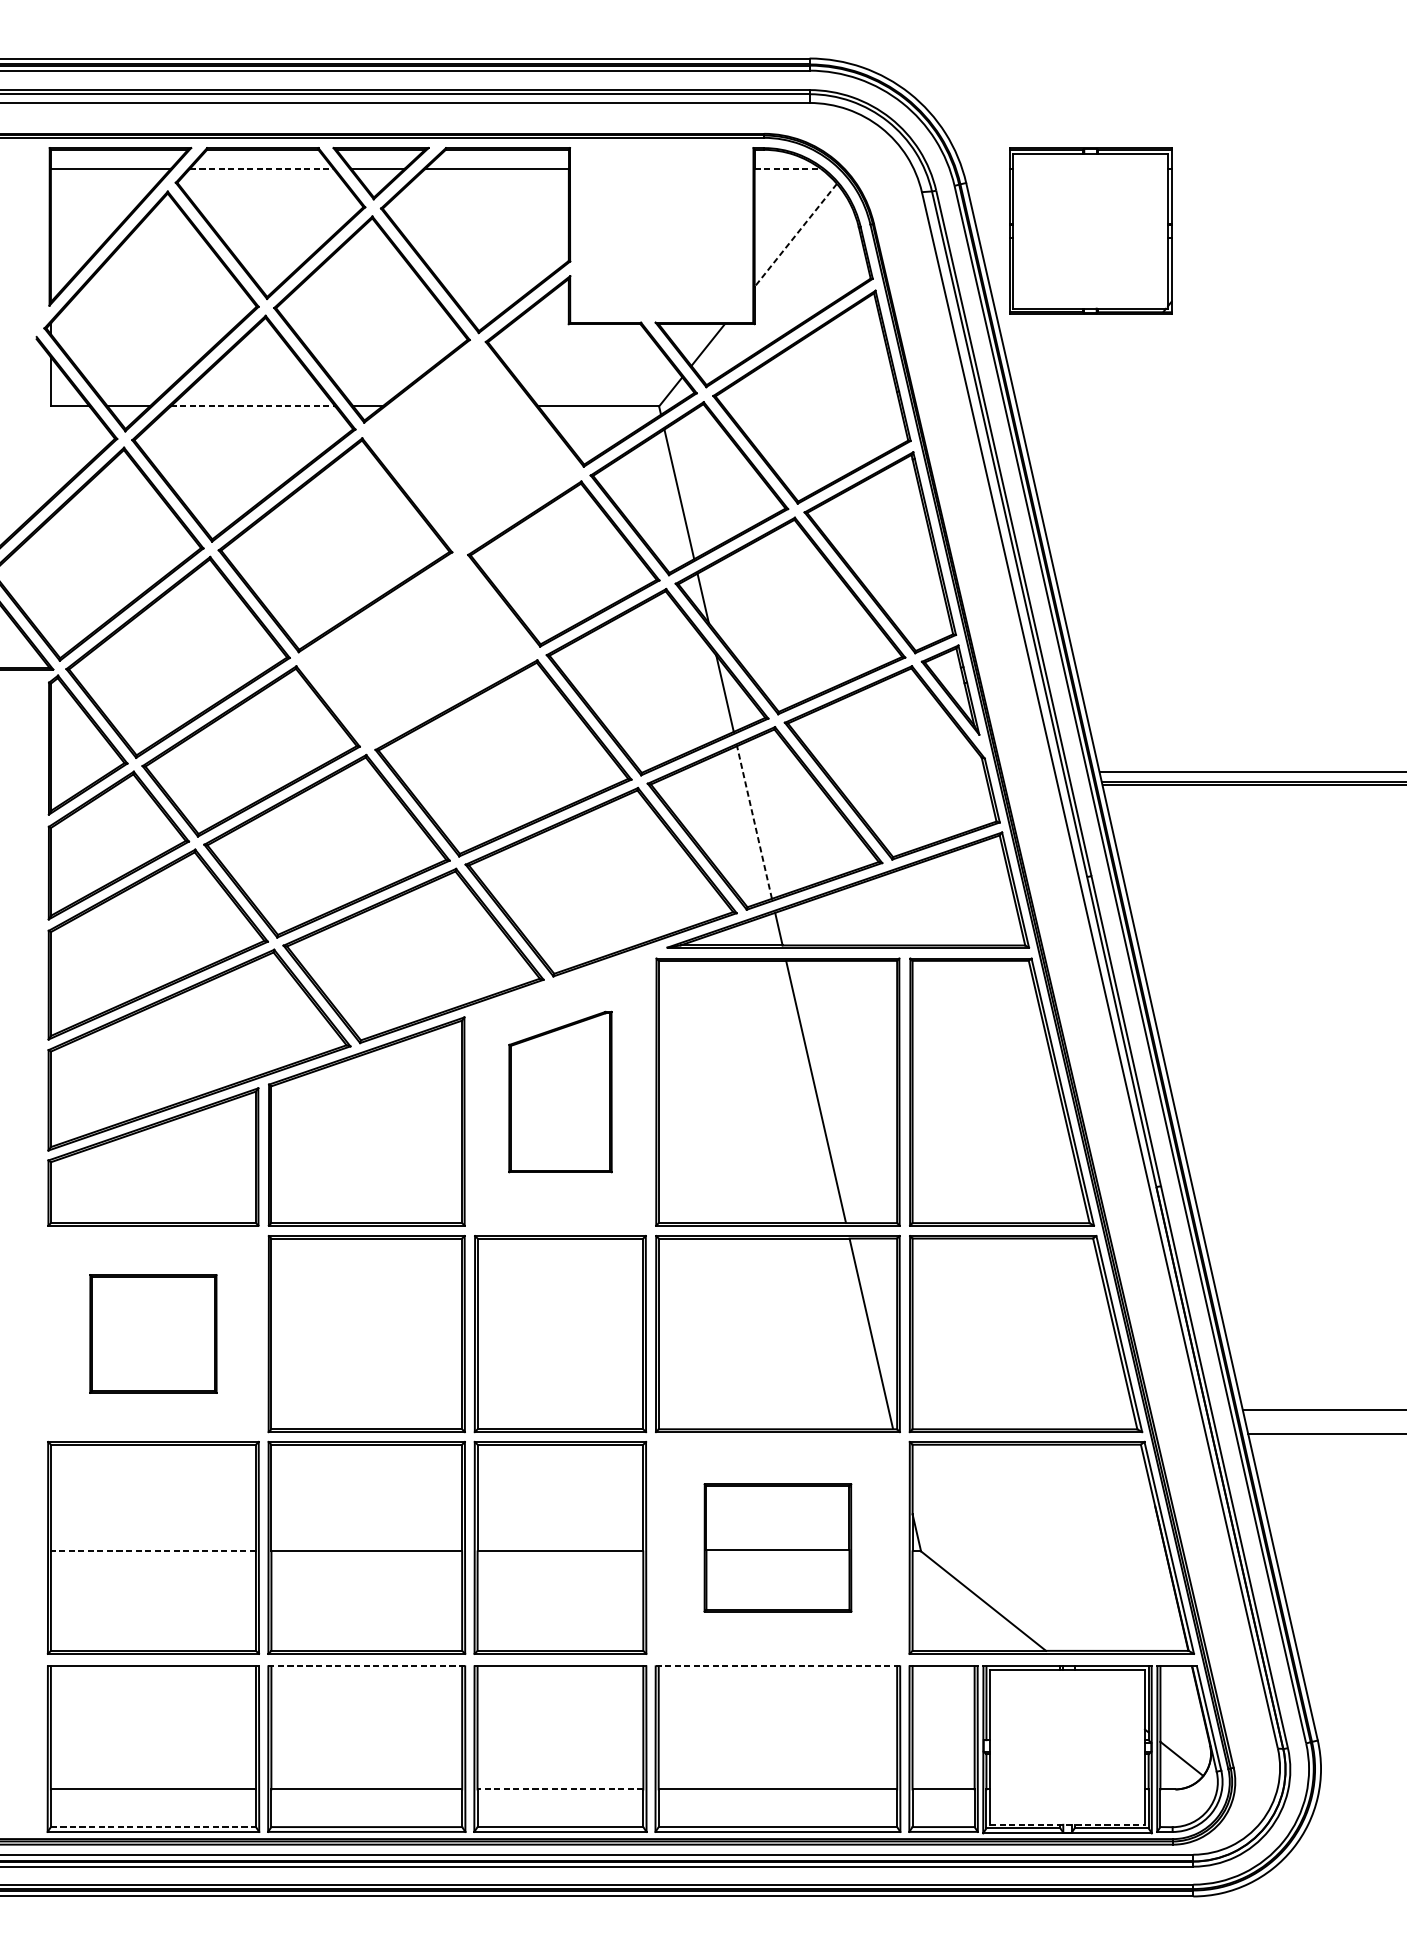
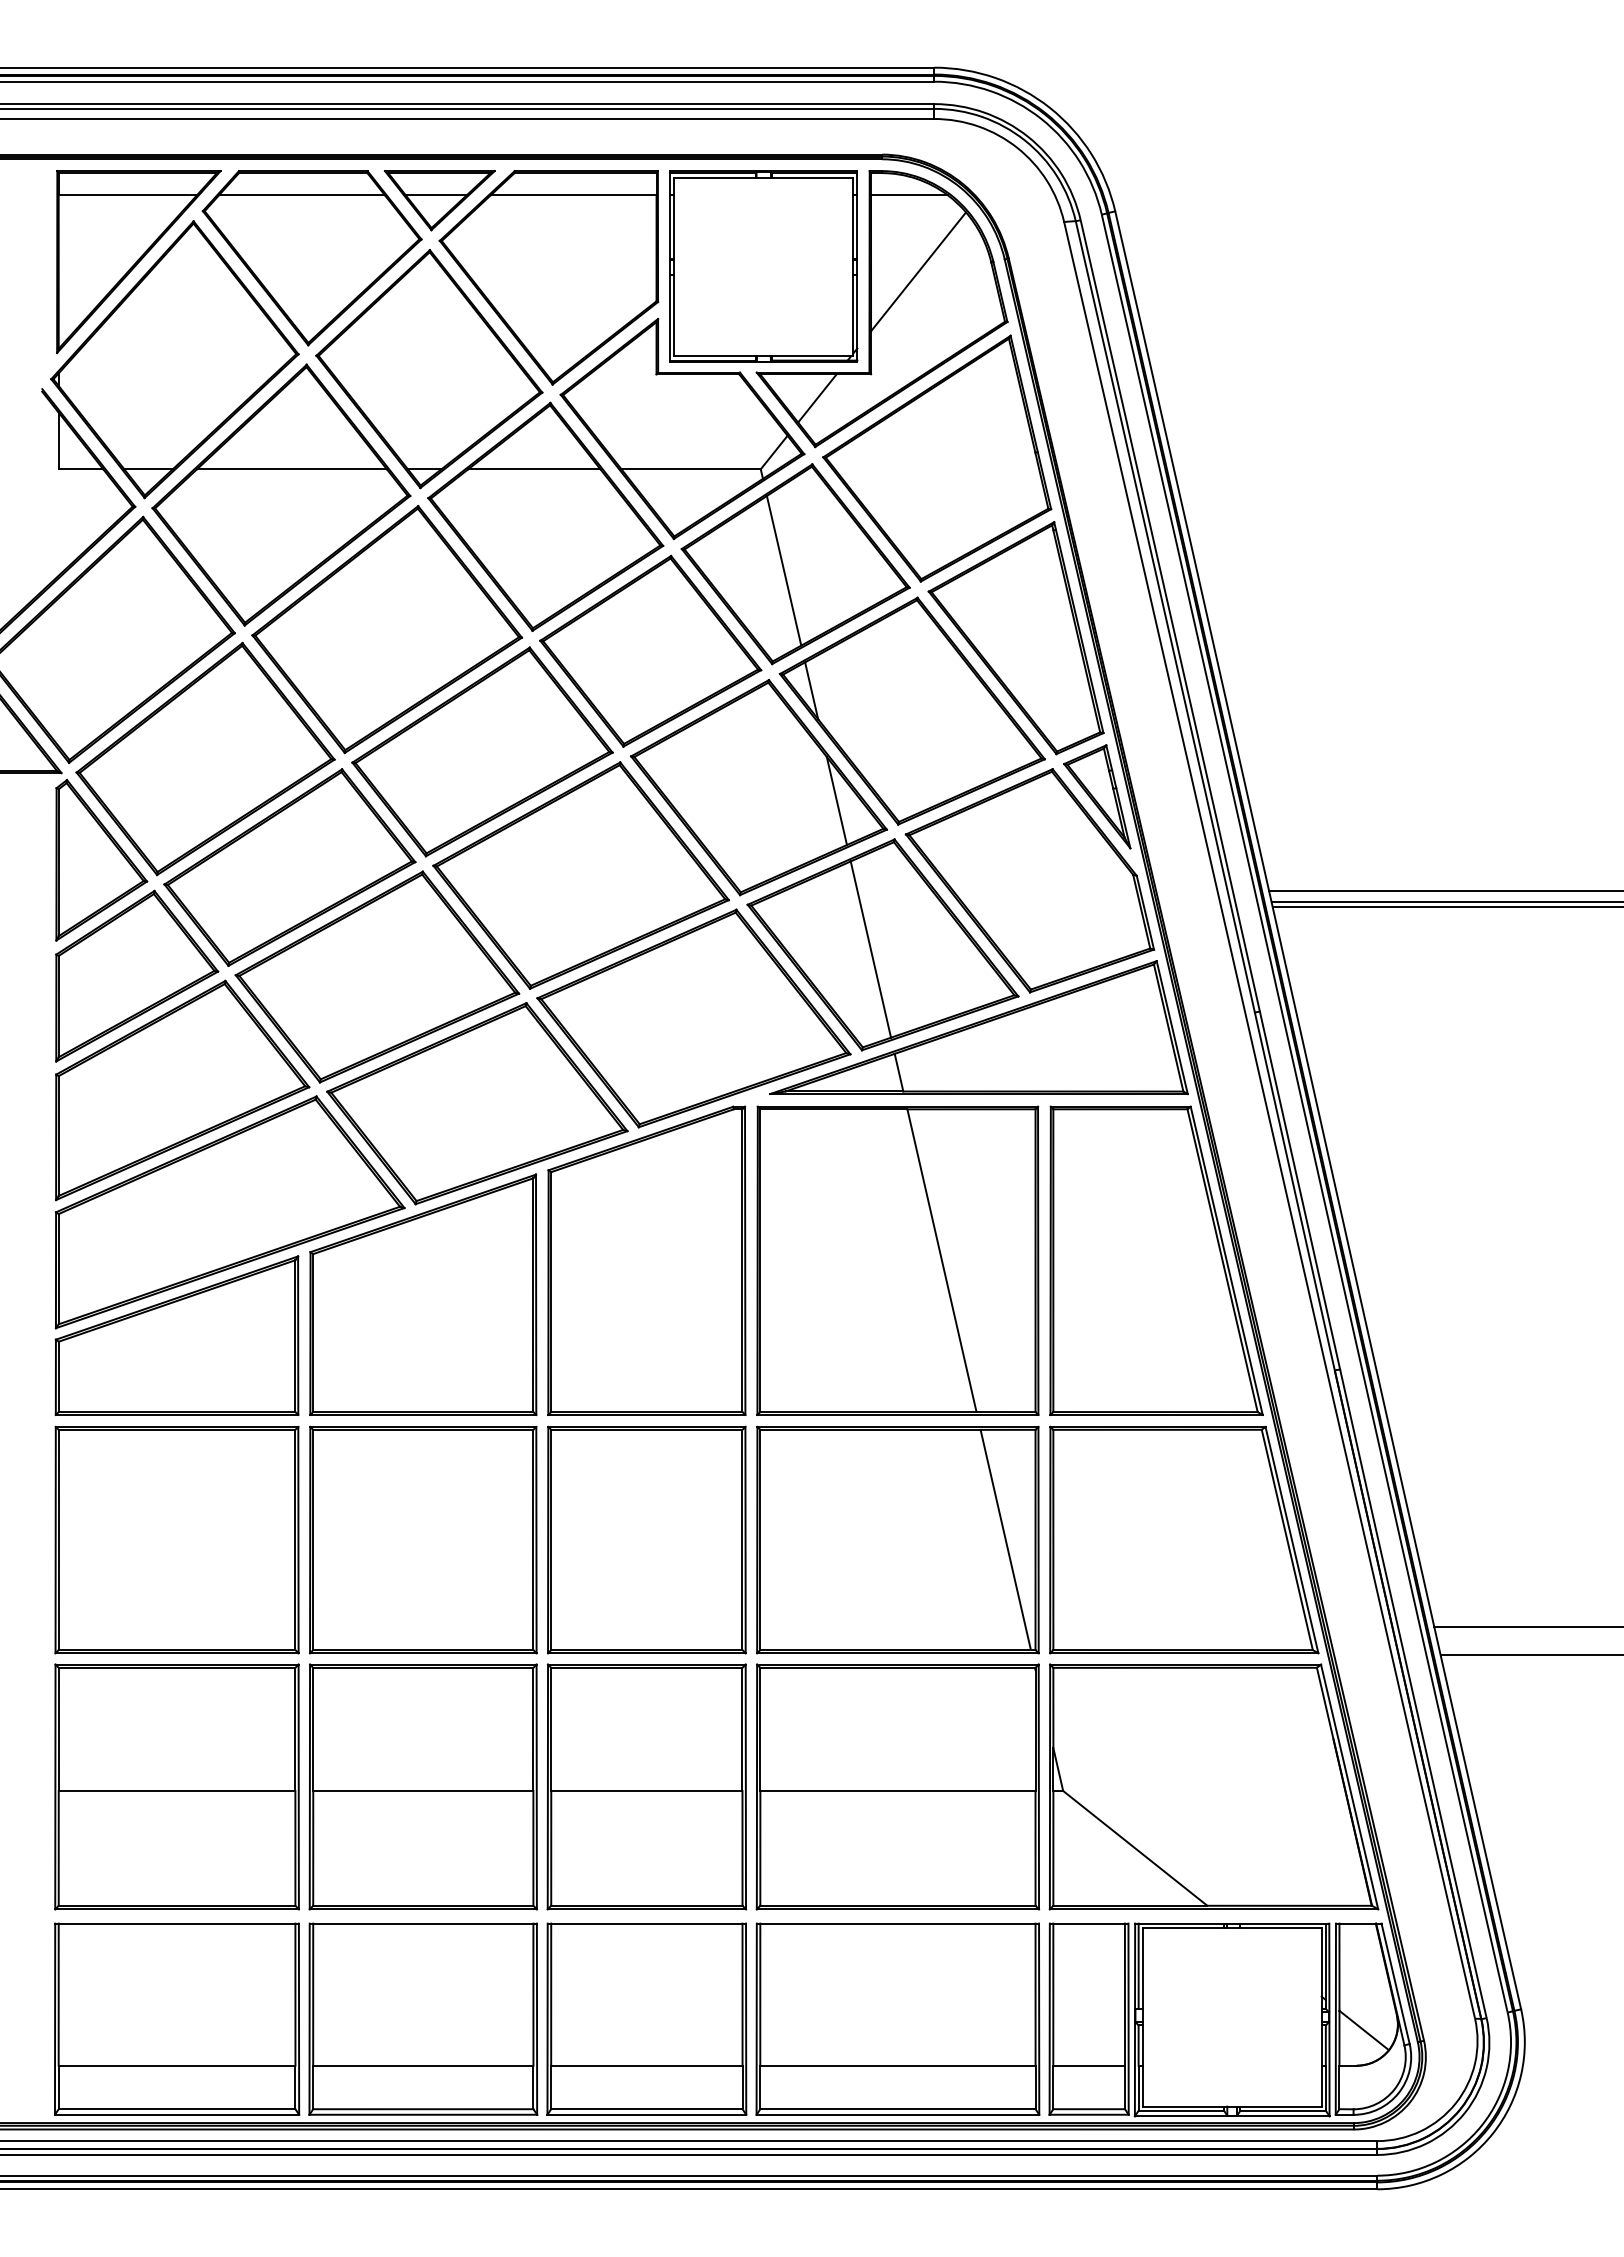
line: (261, 169) -> (301, 195), dashed -> solid
line: (787, 169) -> (909, 195), dashed -> solid
part: (1090, 230) -> (763, 266), moved
line: (795, 235) -> (918, 272), dashed -> solid
line: (252, 406) -> (291, 469), dashed -> solid
part: (472, 447) -> (545, 516), added
part: (418, 650) -> (482, 751), added
line: (754, 822) -> (870, 949), dashed -> solid
part: (560, 1091) -> (646, 1260), size x1.67
part: (152, 1333) -> (176, 1539), size x1.67
part: (777, 1547) -> (897, 1786), size x1.67
line: (152, 1550) -> (176, 1790), dashed -> solid
line: (366, 1666) -> (423, 1923), dashed -> solid
line: (778, 1666) -> (898, 1923), dashed -> solid
line: (560, 1789) -> (646, 2065), dashed -> solid
line: (1067, 1824) -> (1232, 2106), dashed -> solid
line: (153, 1827) -> (177, 2109), dashed -> solid

